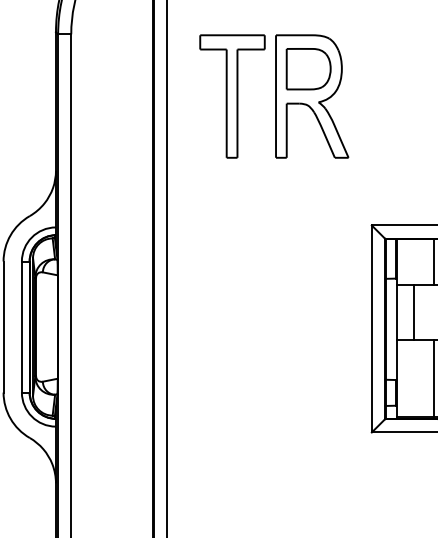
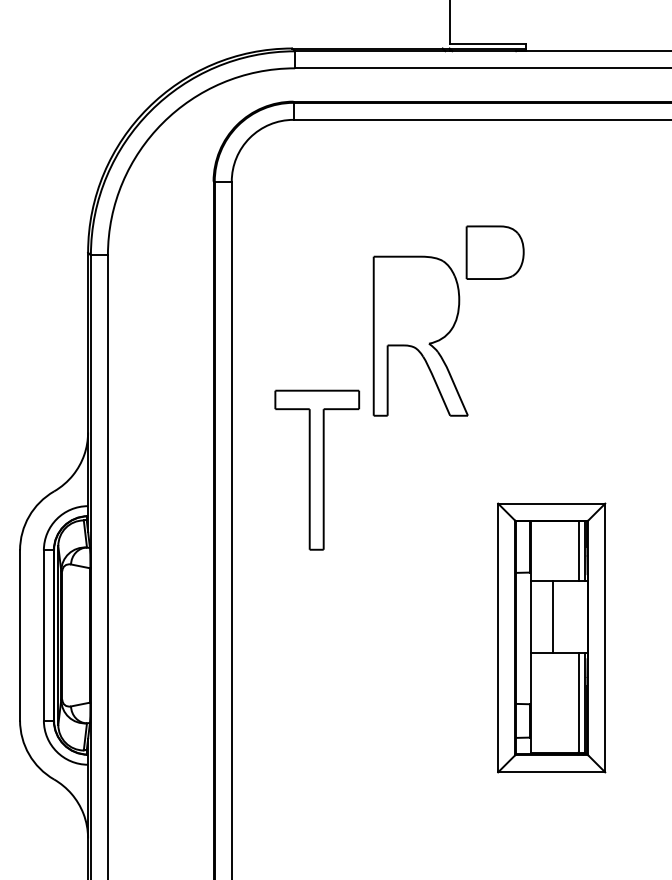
part: (308, 69) -> (494, 252), moved
part: (232, 95) -> (317, 469), moved

